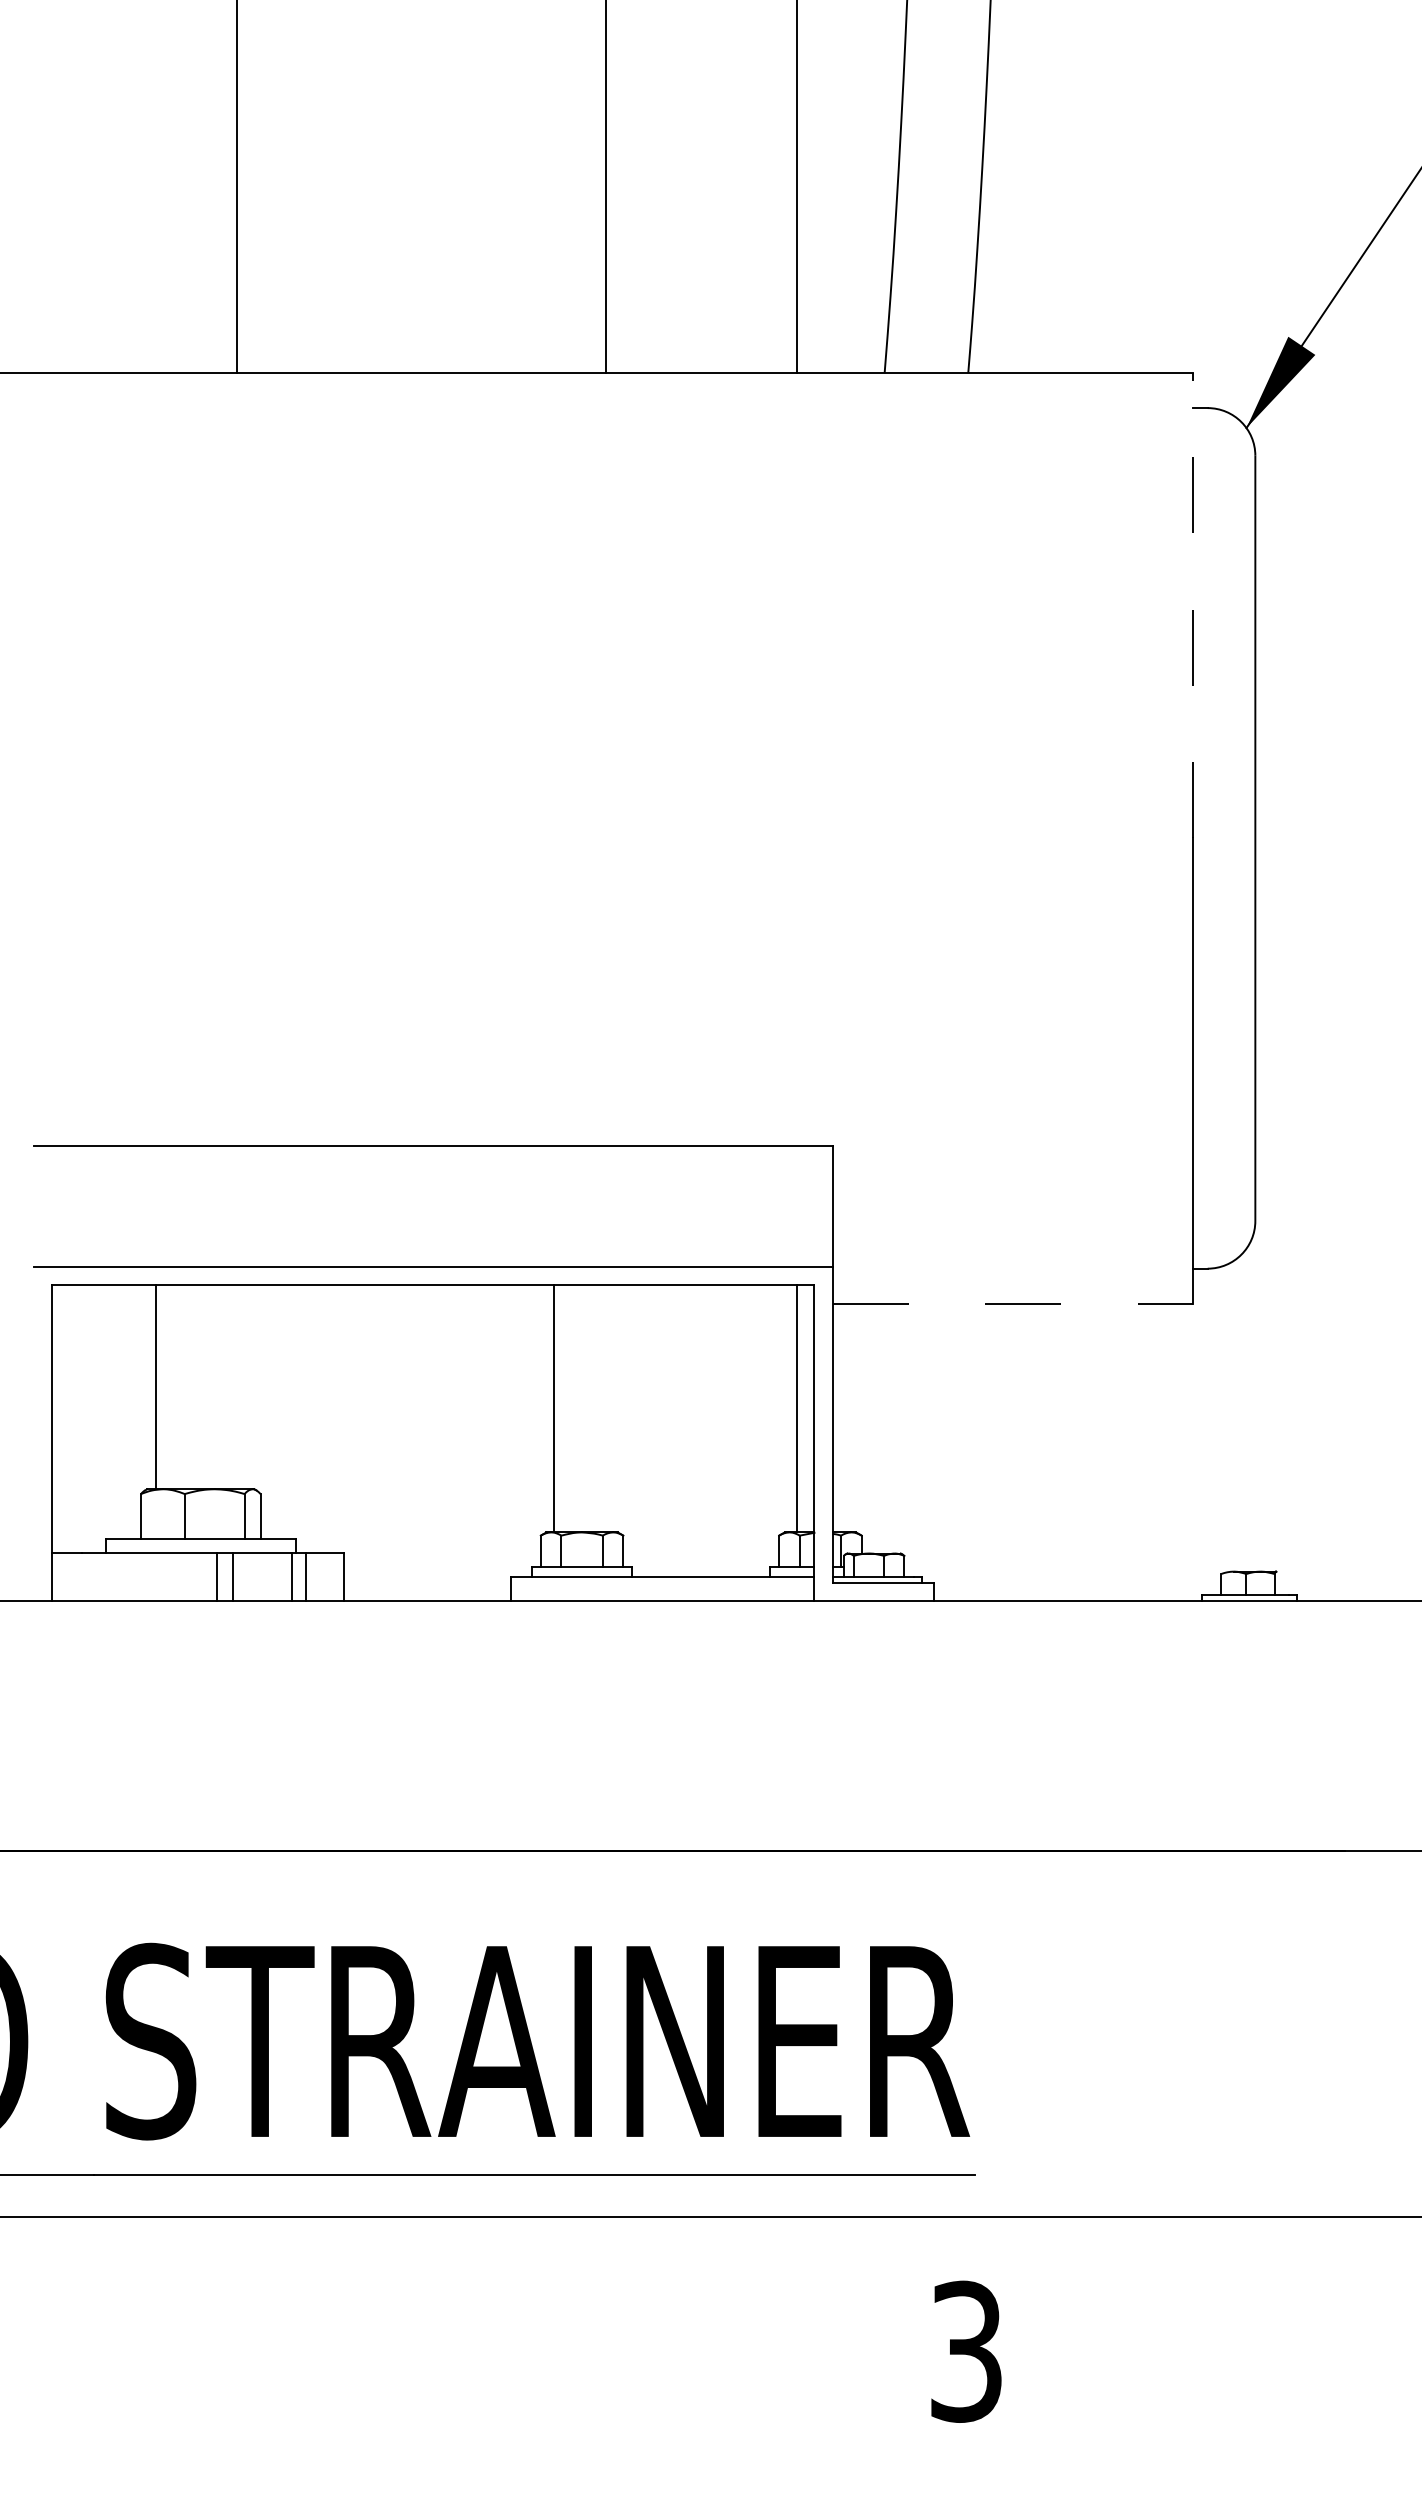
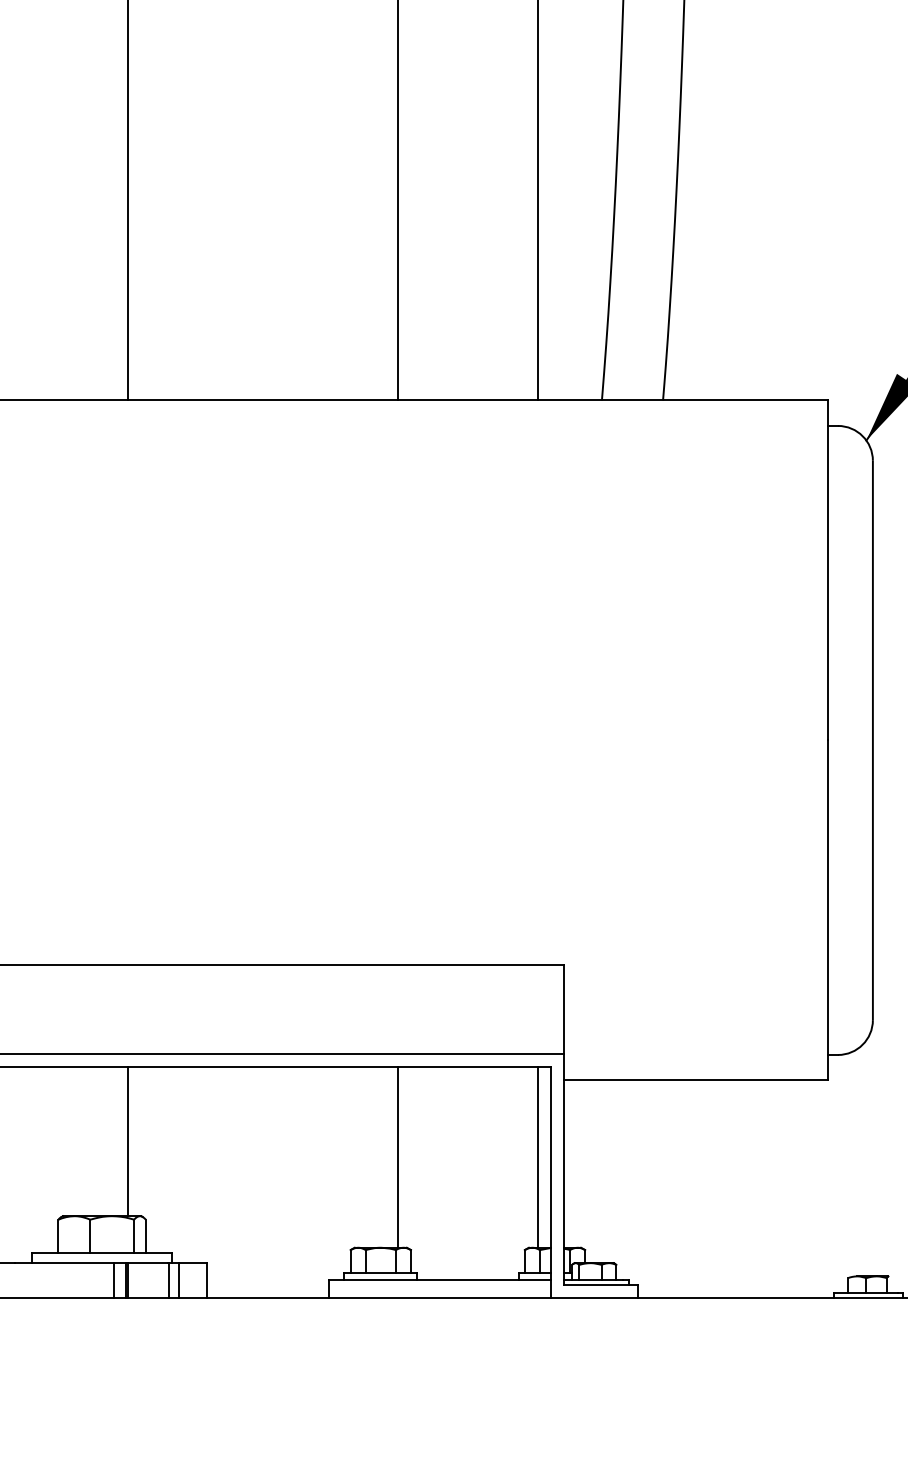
line: (1193, 605) -> (827, 570), dashed -> solid
line: (1013, 1303) -> (696, 1080), dashed -> solid
line: (155, 1387) -> (128, 1141), moved
line: (553, 1408) -> (397, 1157), moved
line: (236, 1576) -> (128, 1279), added

